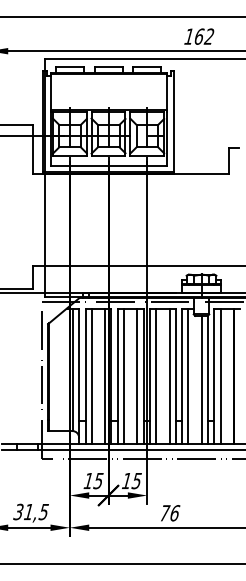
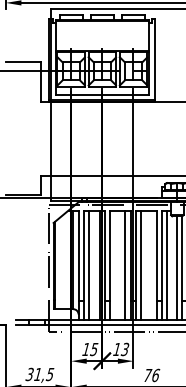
line: (123, 375) -> (114, 264), removed
line: (169, 375) -> (151, 264), removed
text: (137, 480) -> (125, 349), 15 -> 13

